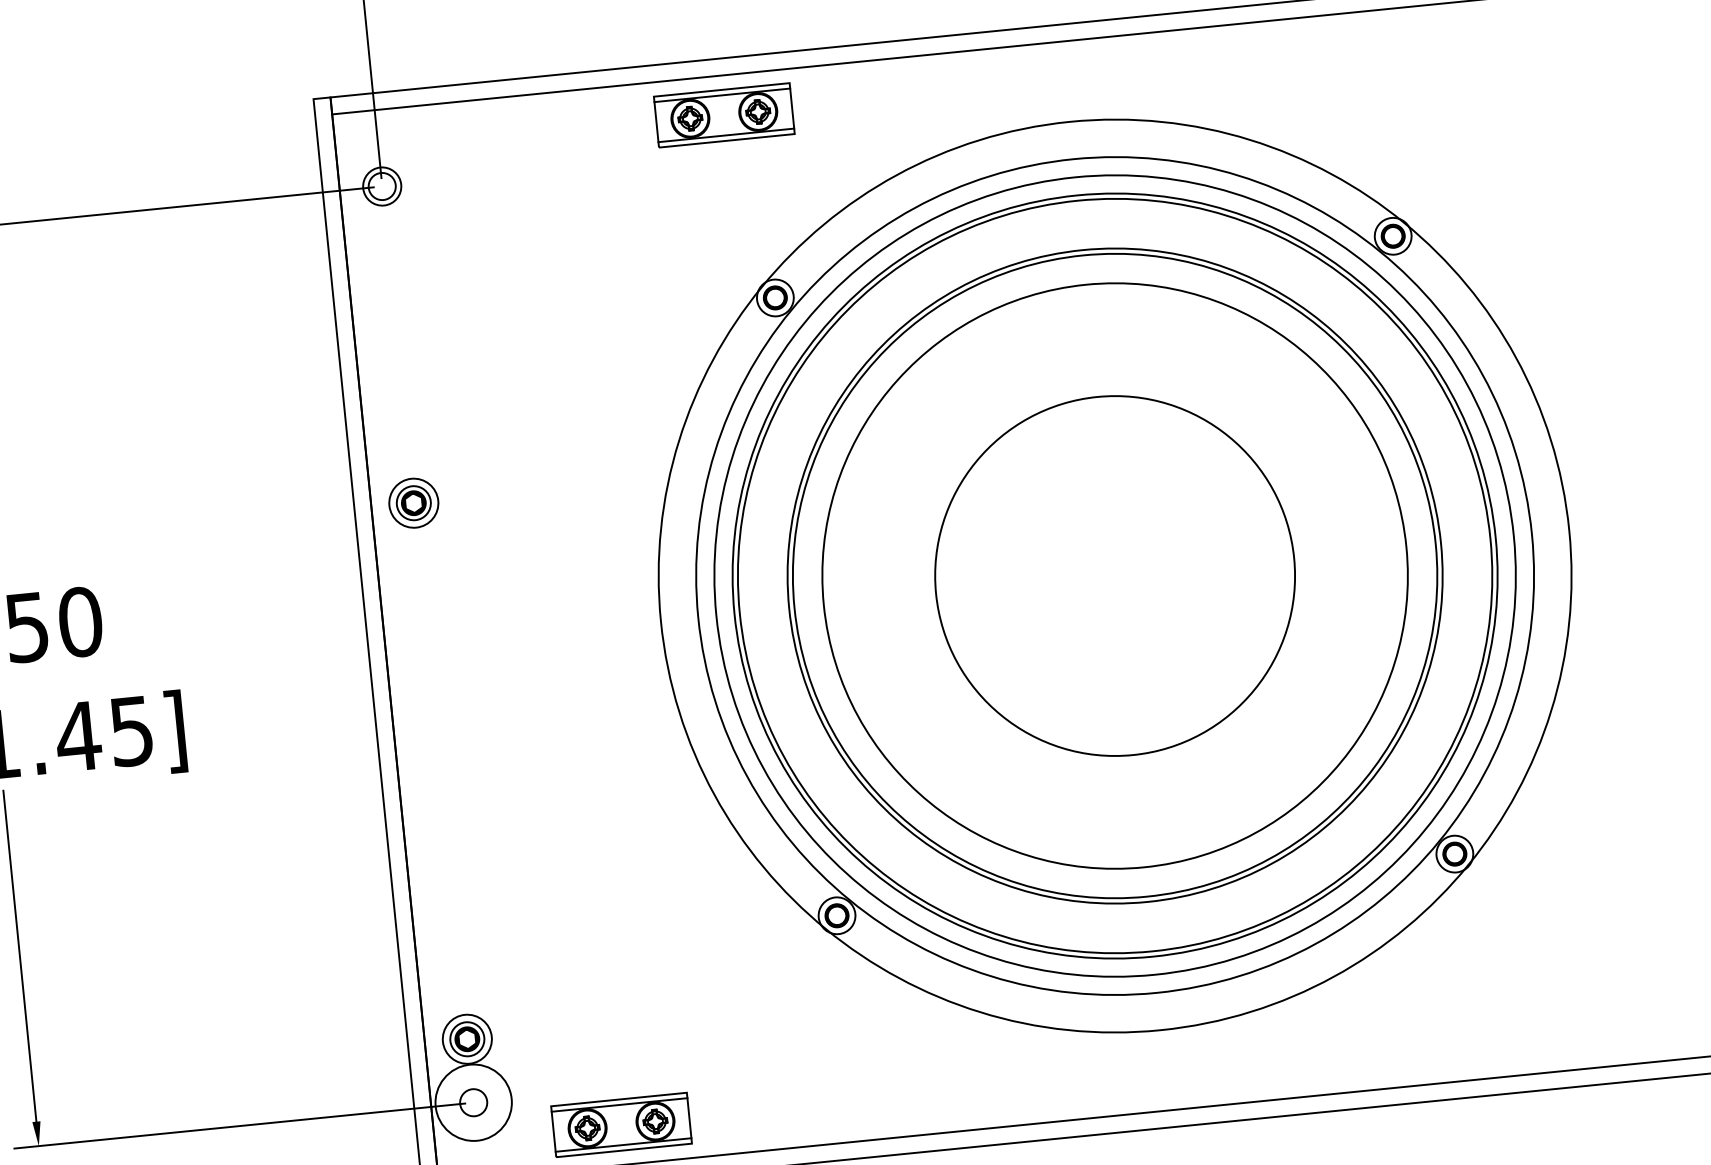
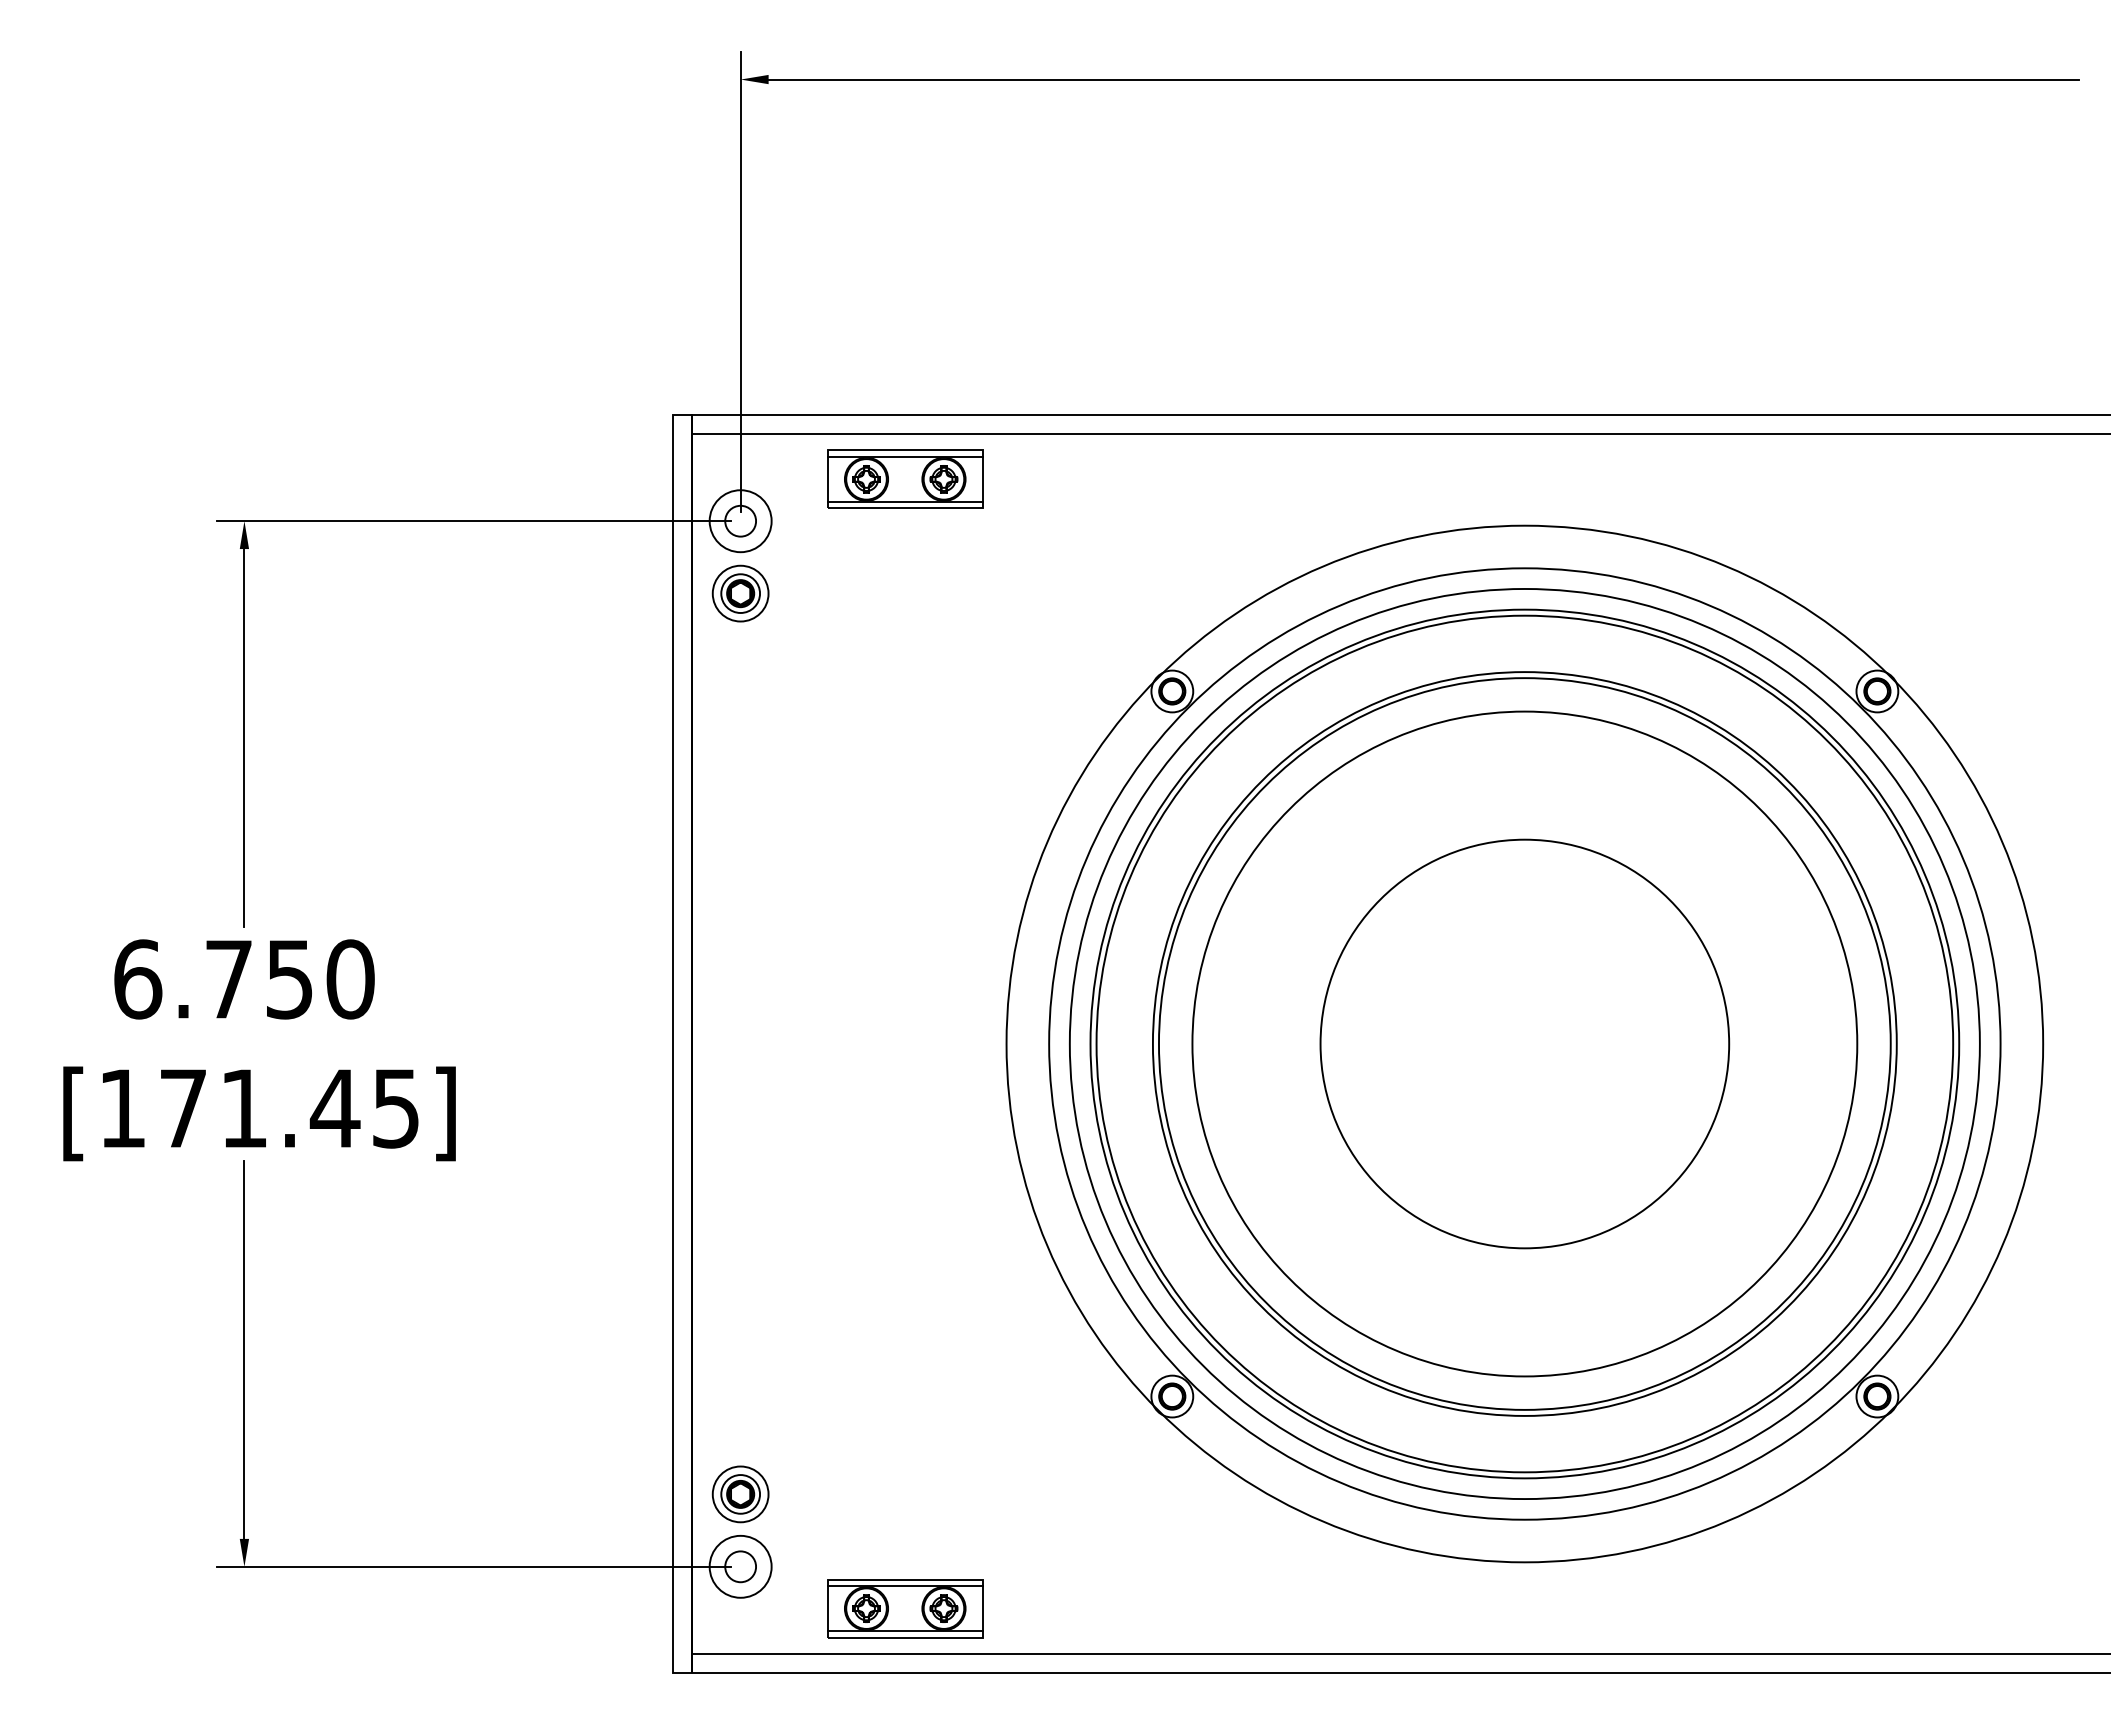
part: (724, 114) -> (905, 478), moved
circle: (382, 186) -> (740, 521), size x1.43
part: (413, 503) -> (740, 593), moved
circle: (473, 1102) -> (740, 1566), size x0.71

